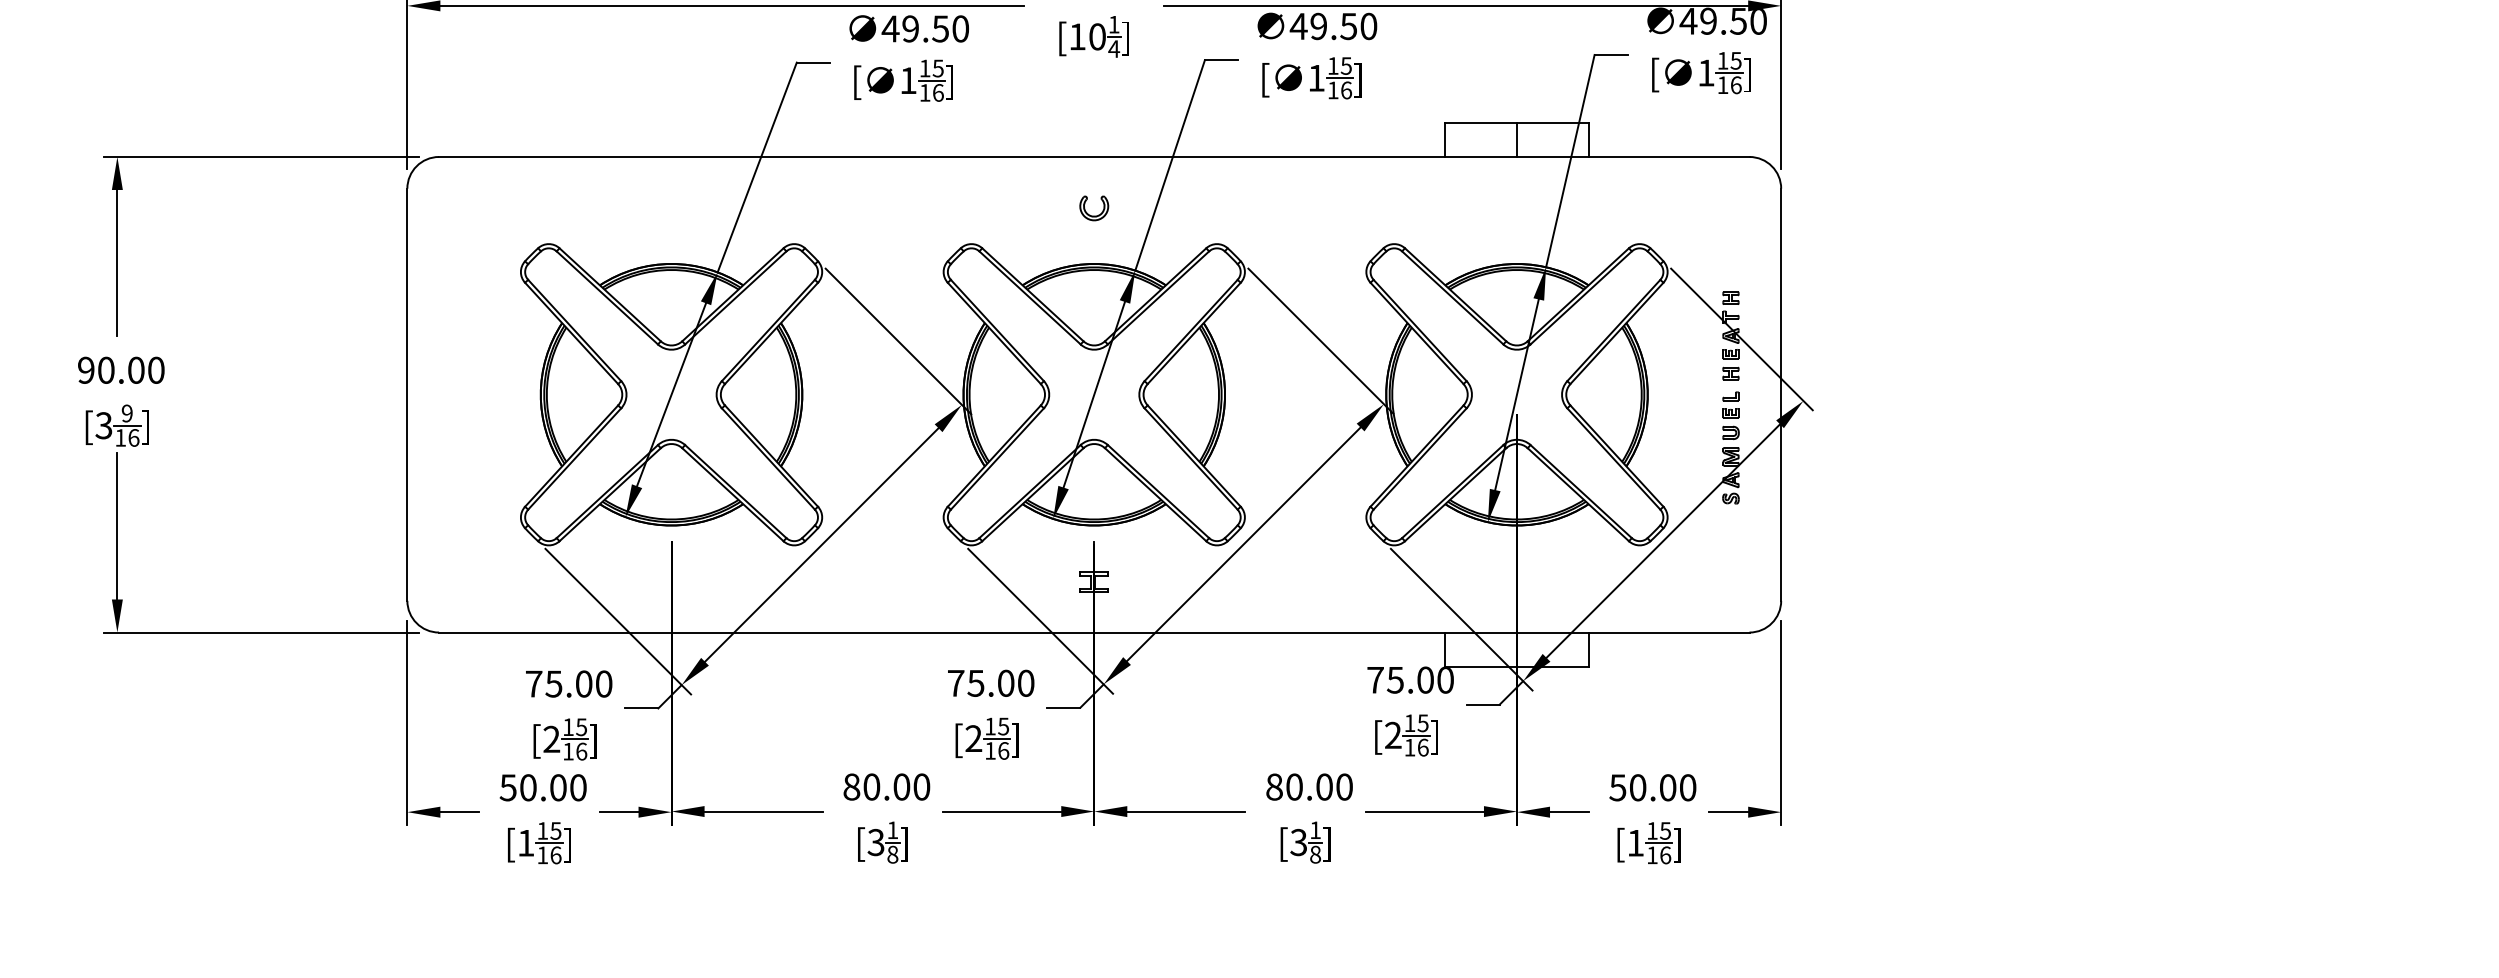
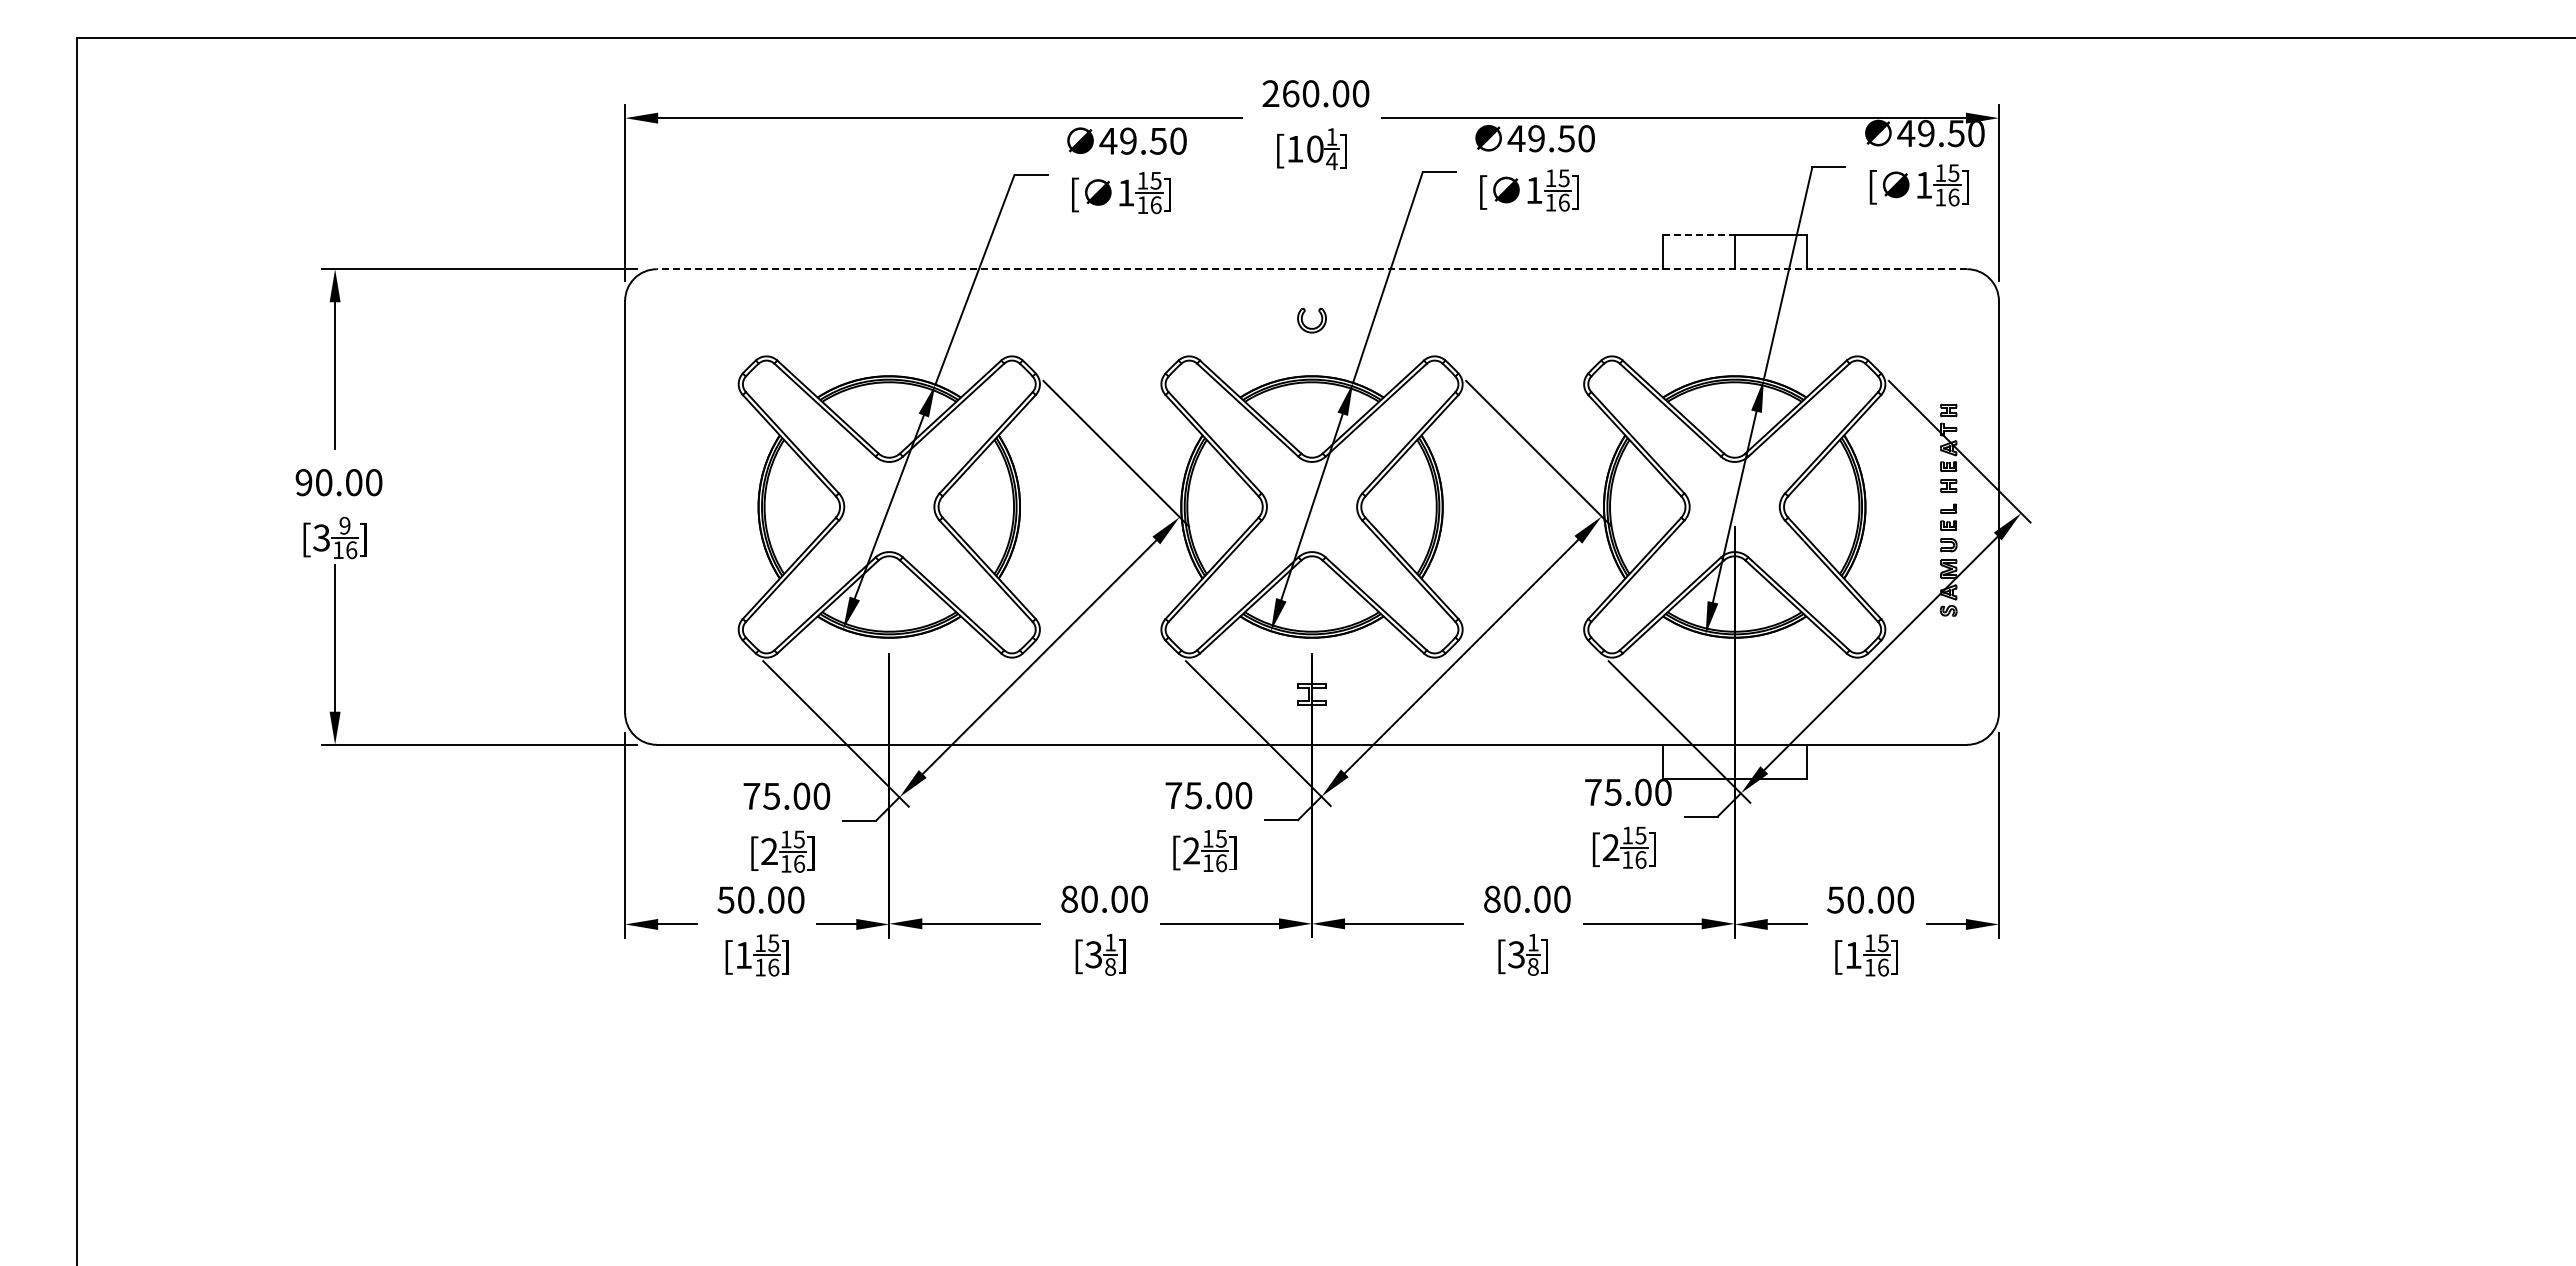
line: (1481, 122) -> (1699, 234), solid -> dashed
line: (1093, 157) -> (1311, 269), solid -> dashed

